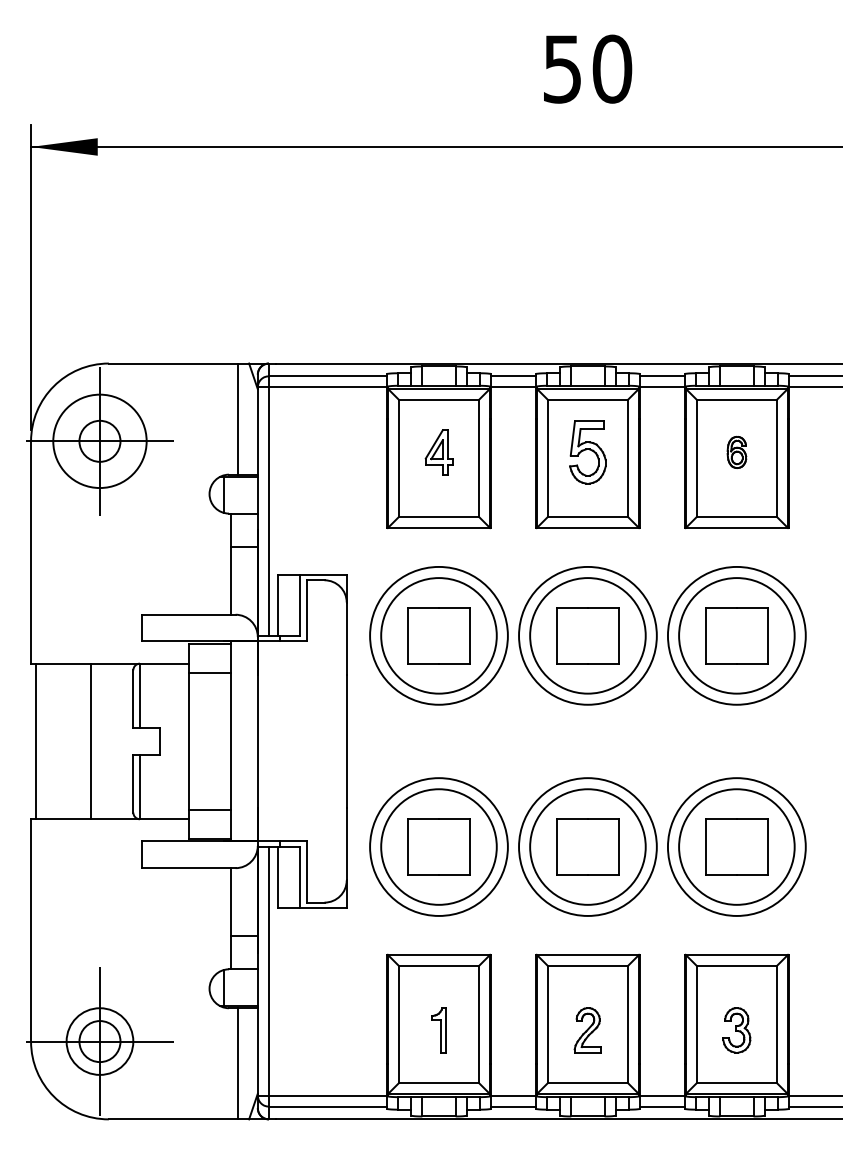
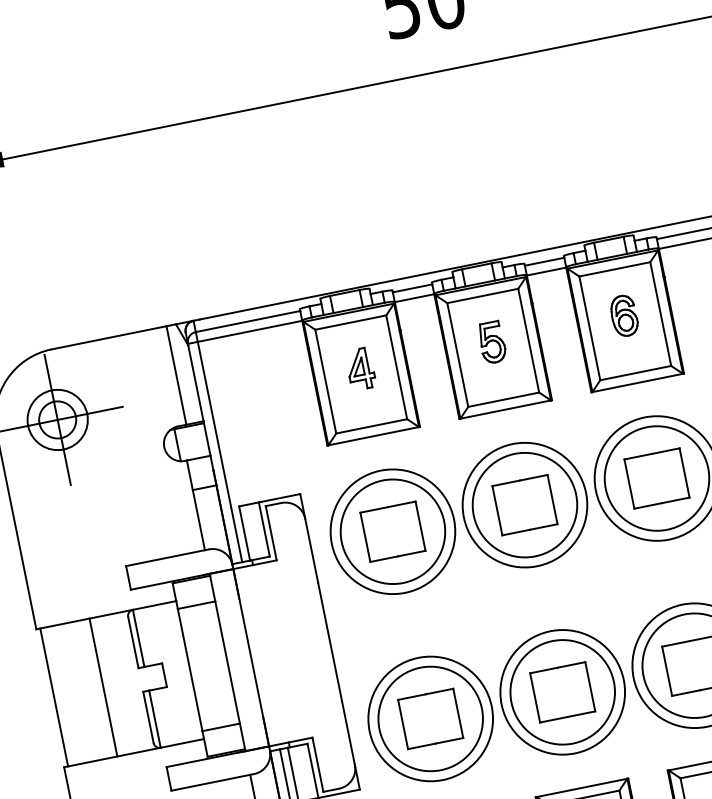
circle: (99, 441) -> (57, 420), size x0.71
part: (587, 452) -> (491, 342), size x0.71
part: (736, 452) -> (623, 316), size x1.43

